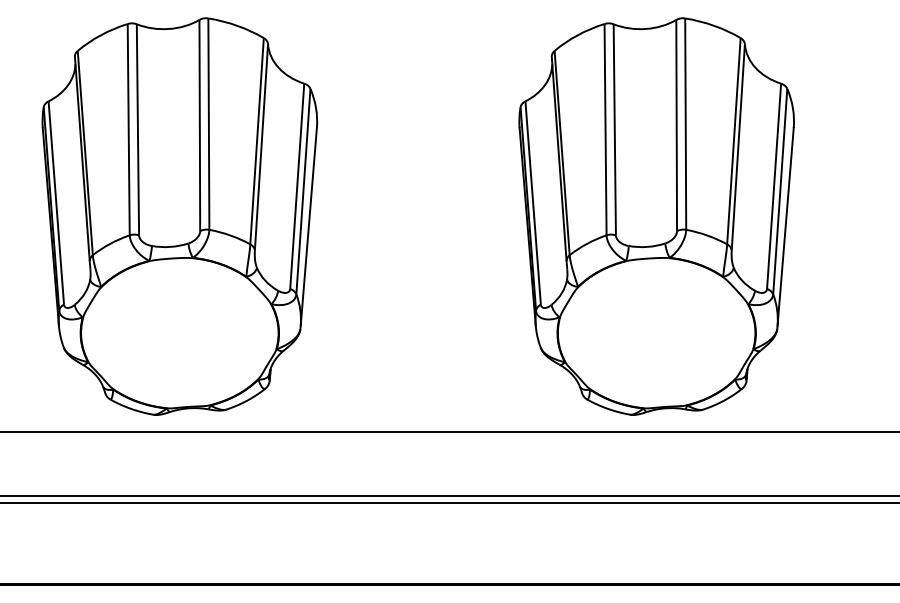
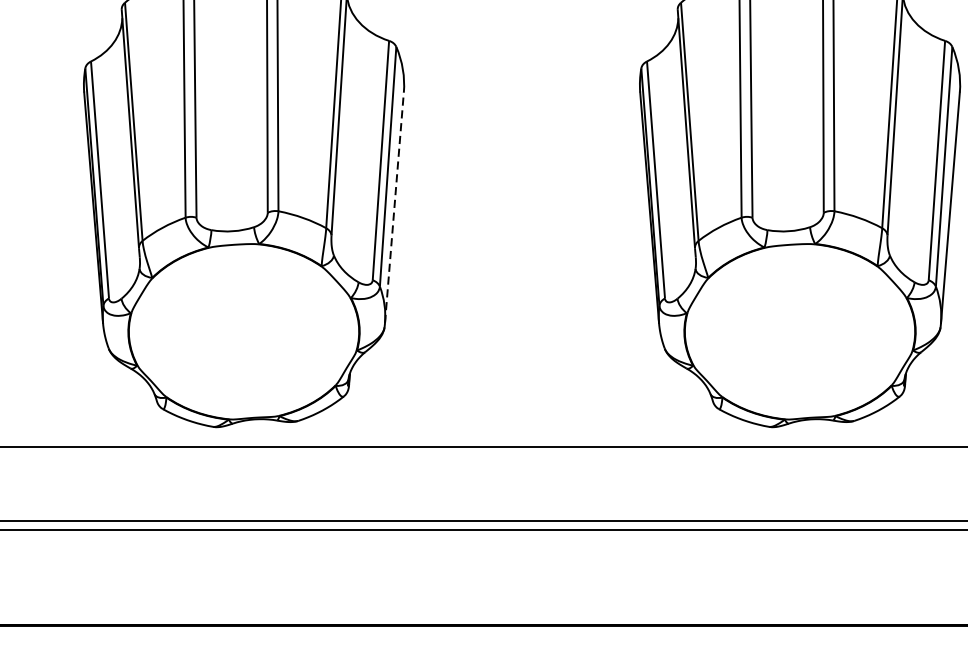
line: (308, 226) -> (394, 207), solid -> dashed

